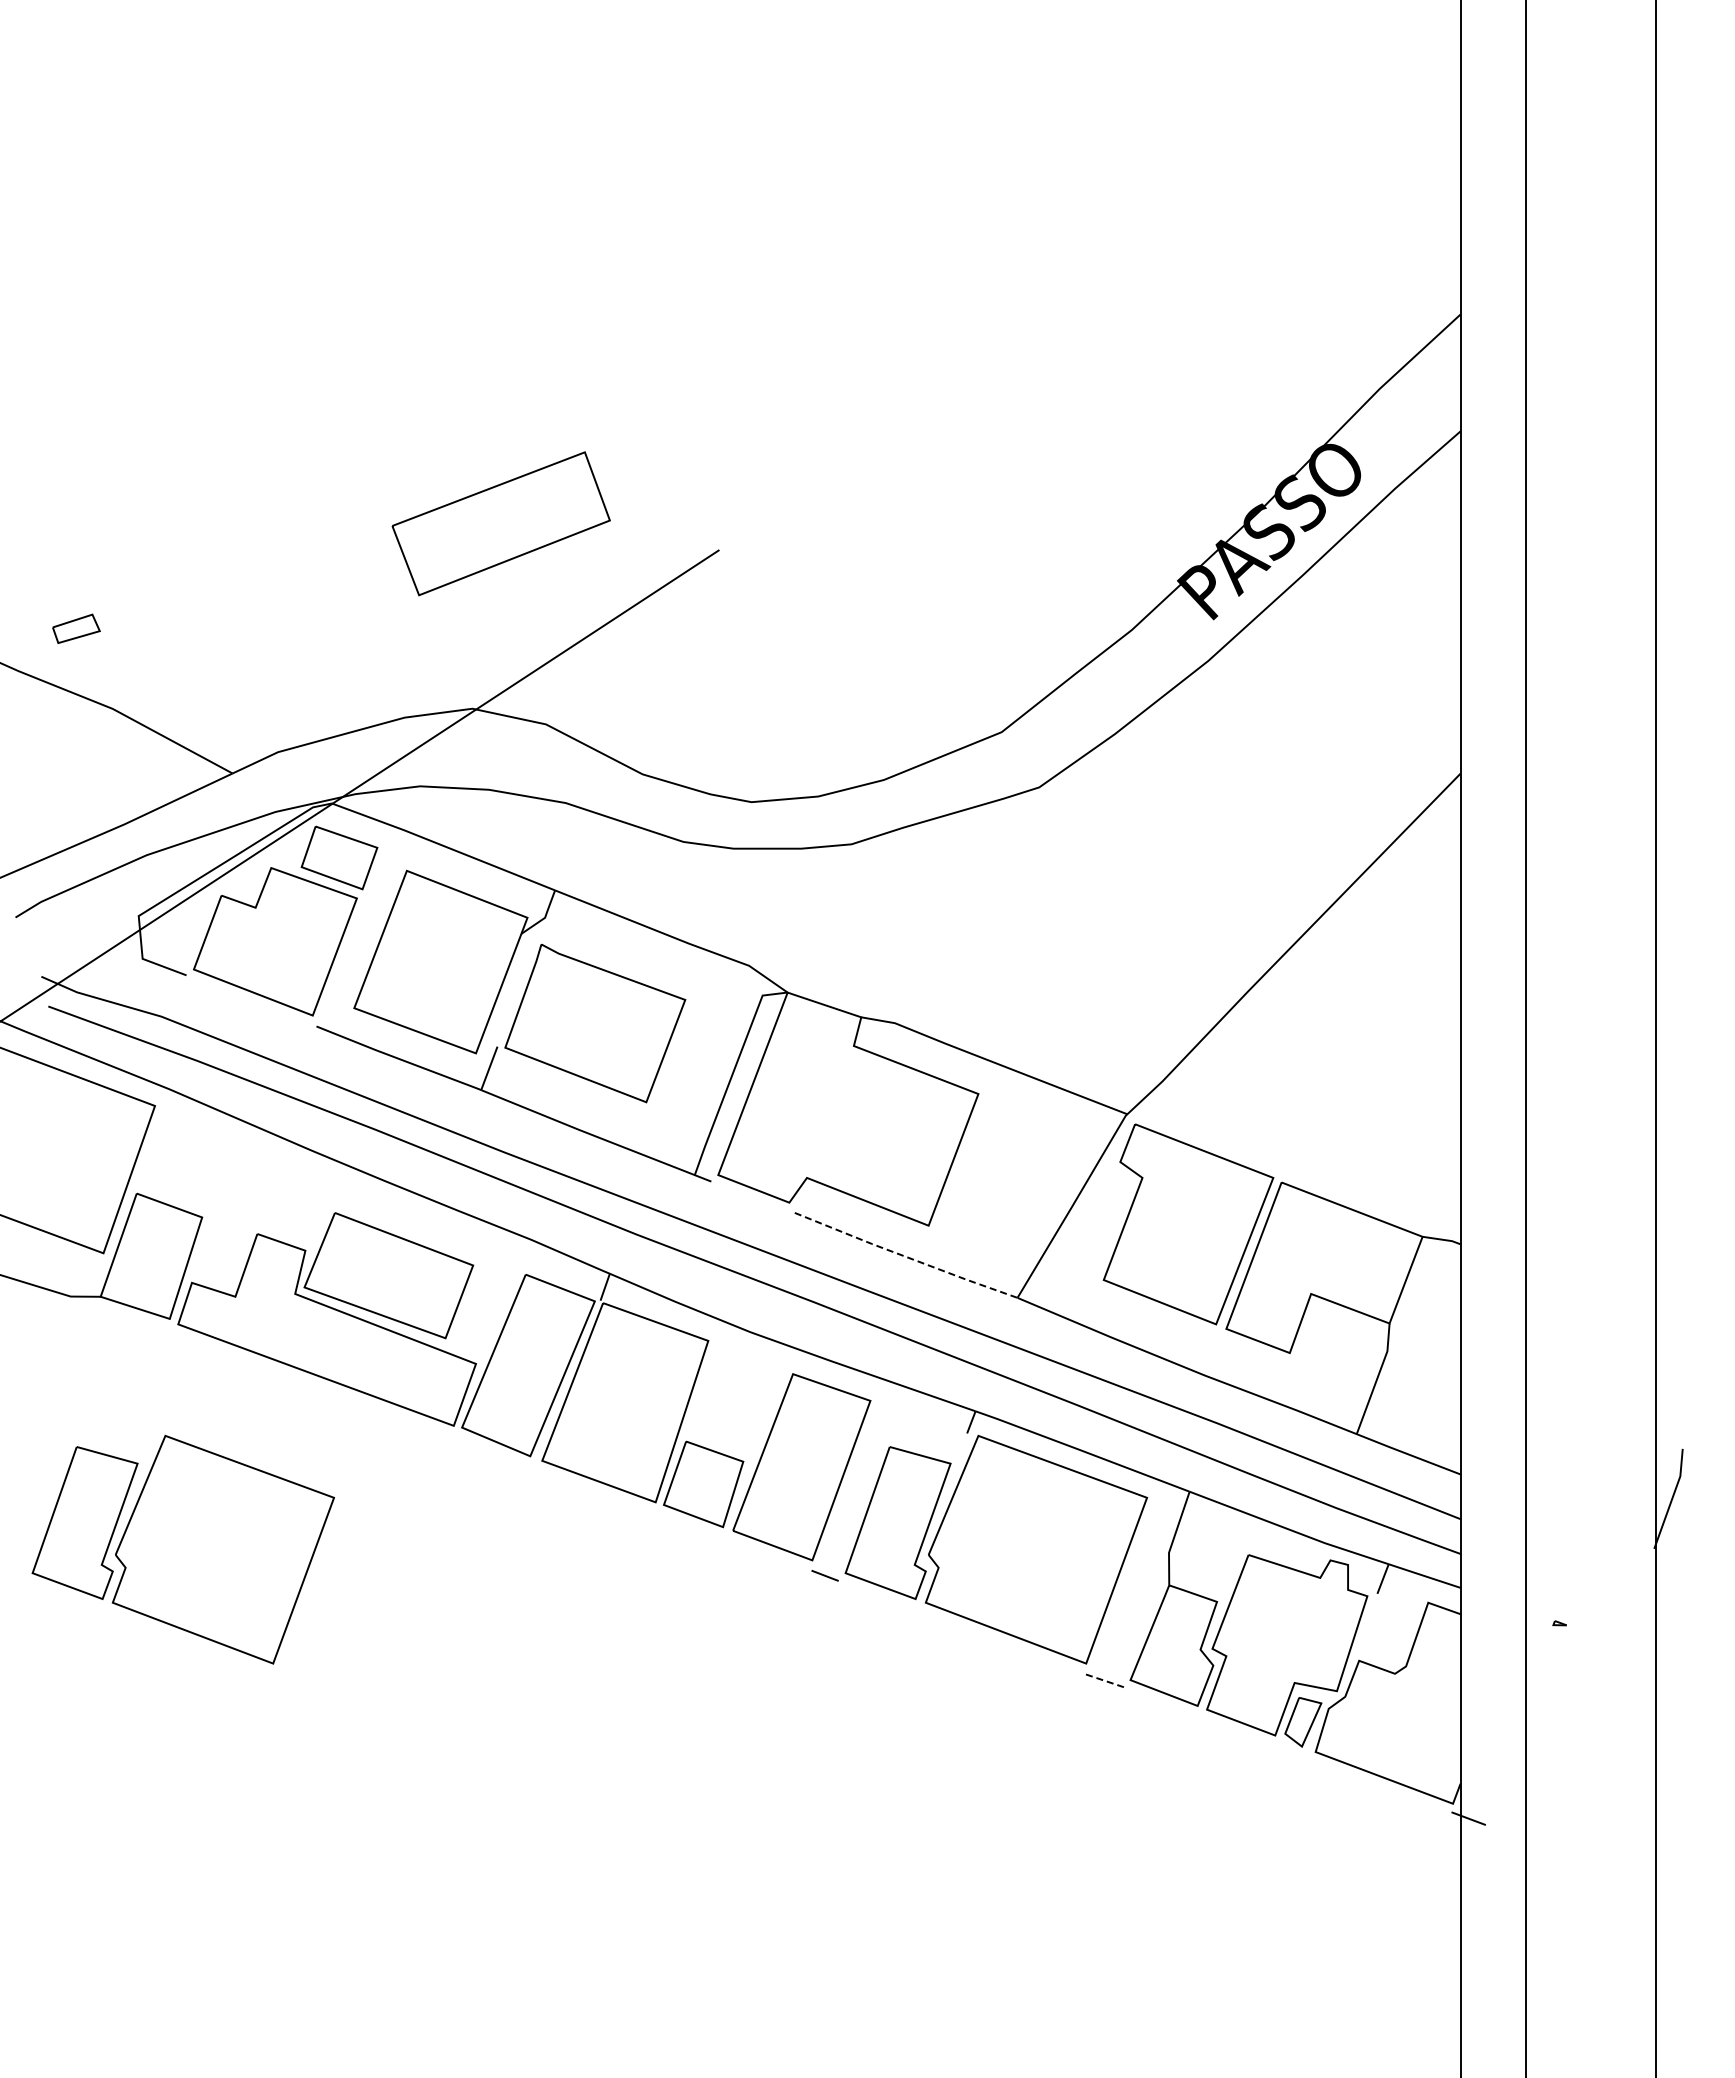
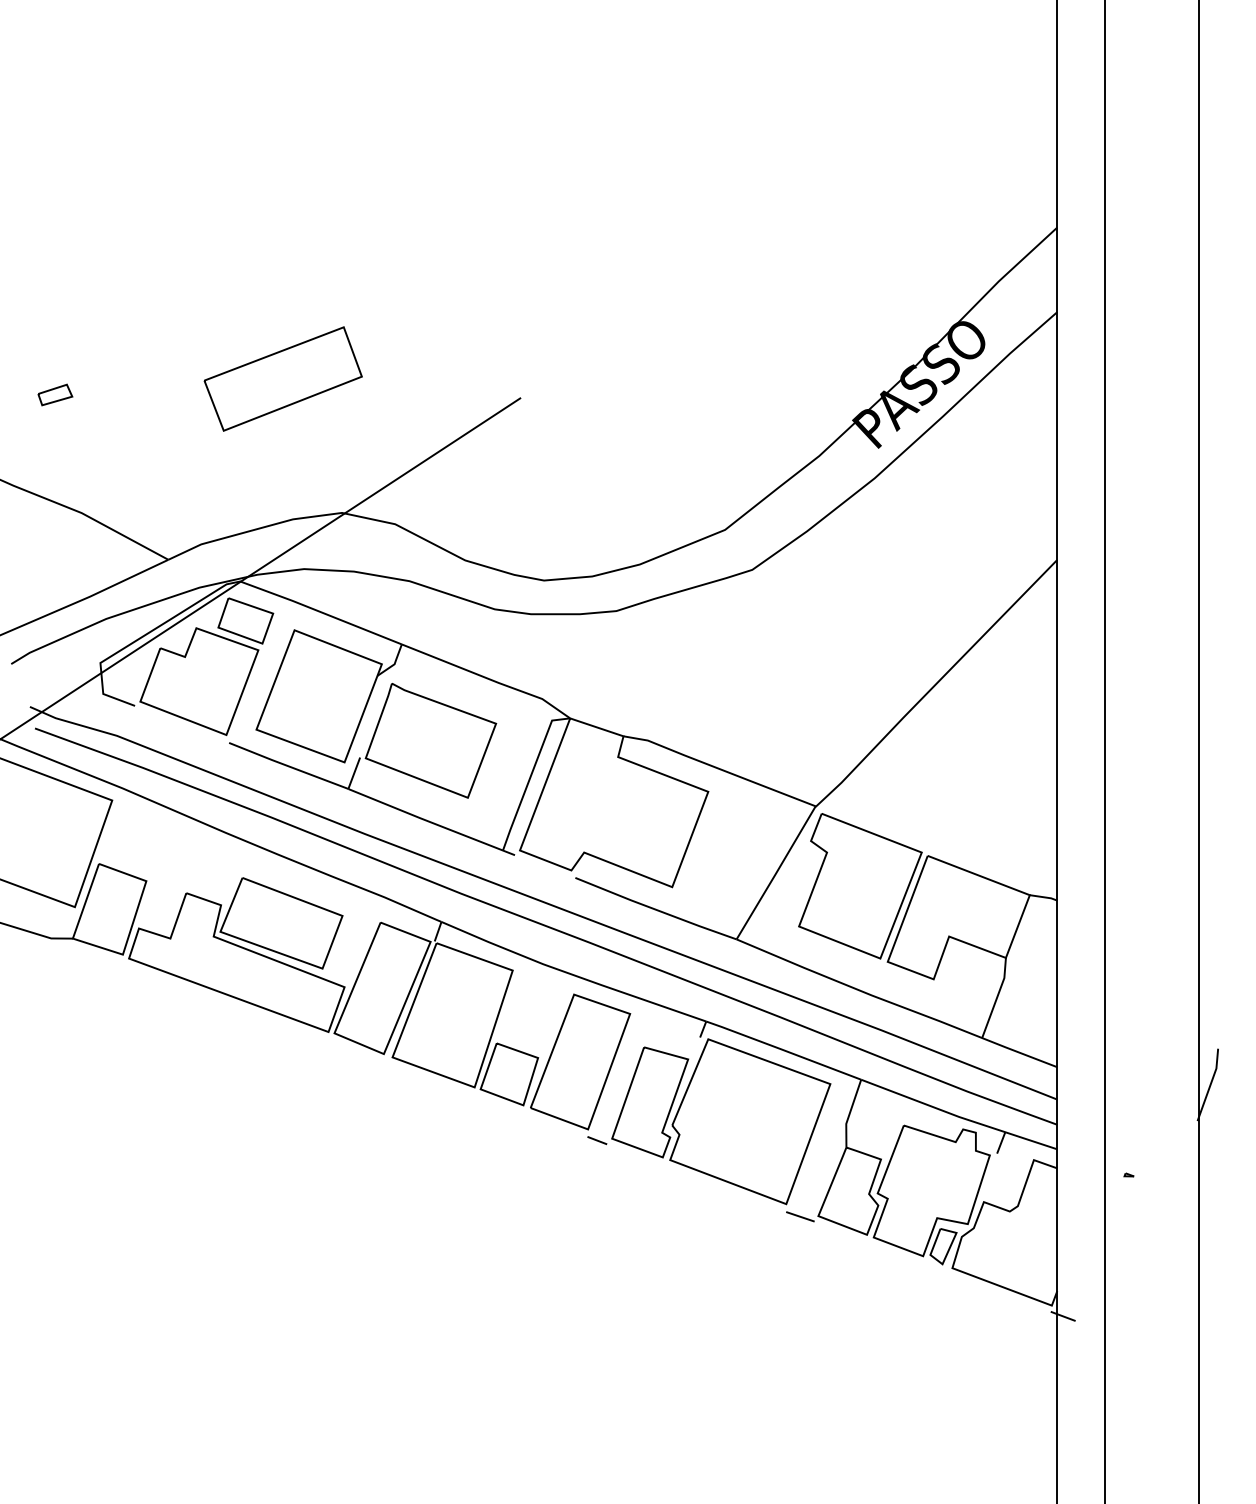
part: (500, 523) -> (282, 378), moved
part: (76, 628) -> (55, 394), moved
line: (905, 1256) -> (655, 909), dashed -> solid
part: (183, 1549) -> (132, 1121), removed
line: (1105, 1681) -> (800, 1217), dashed -> solid

